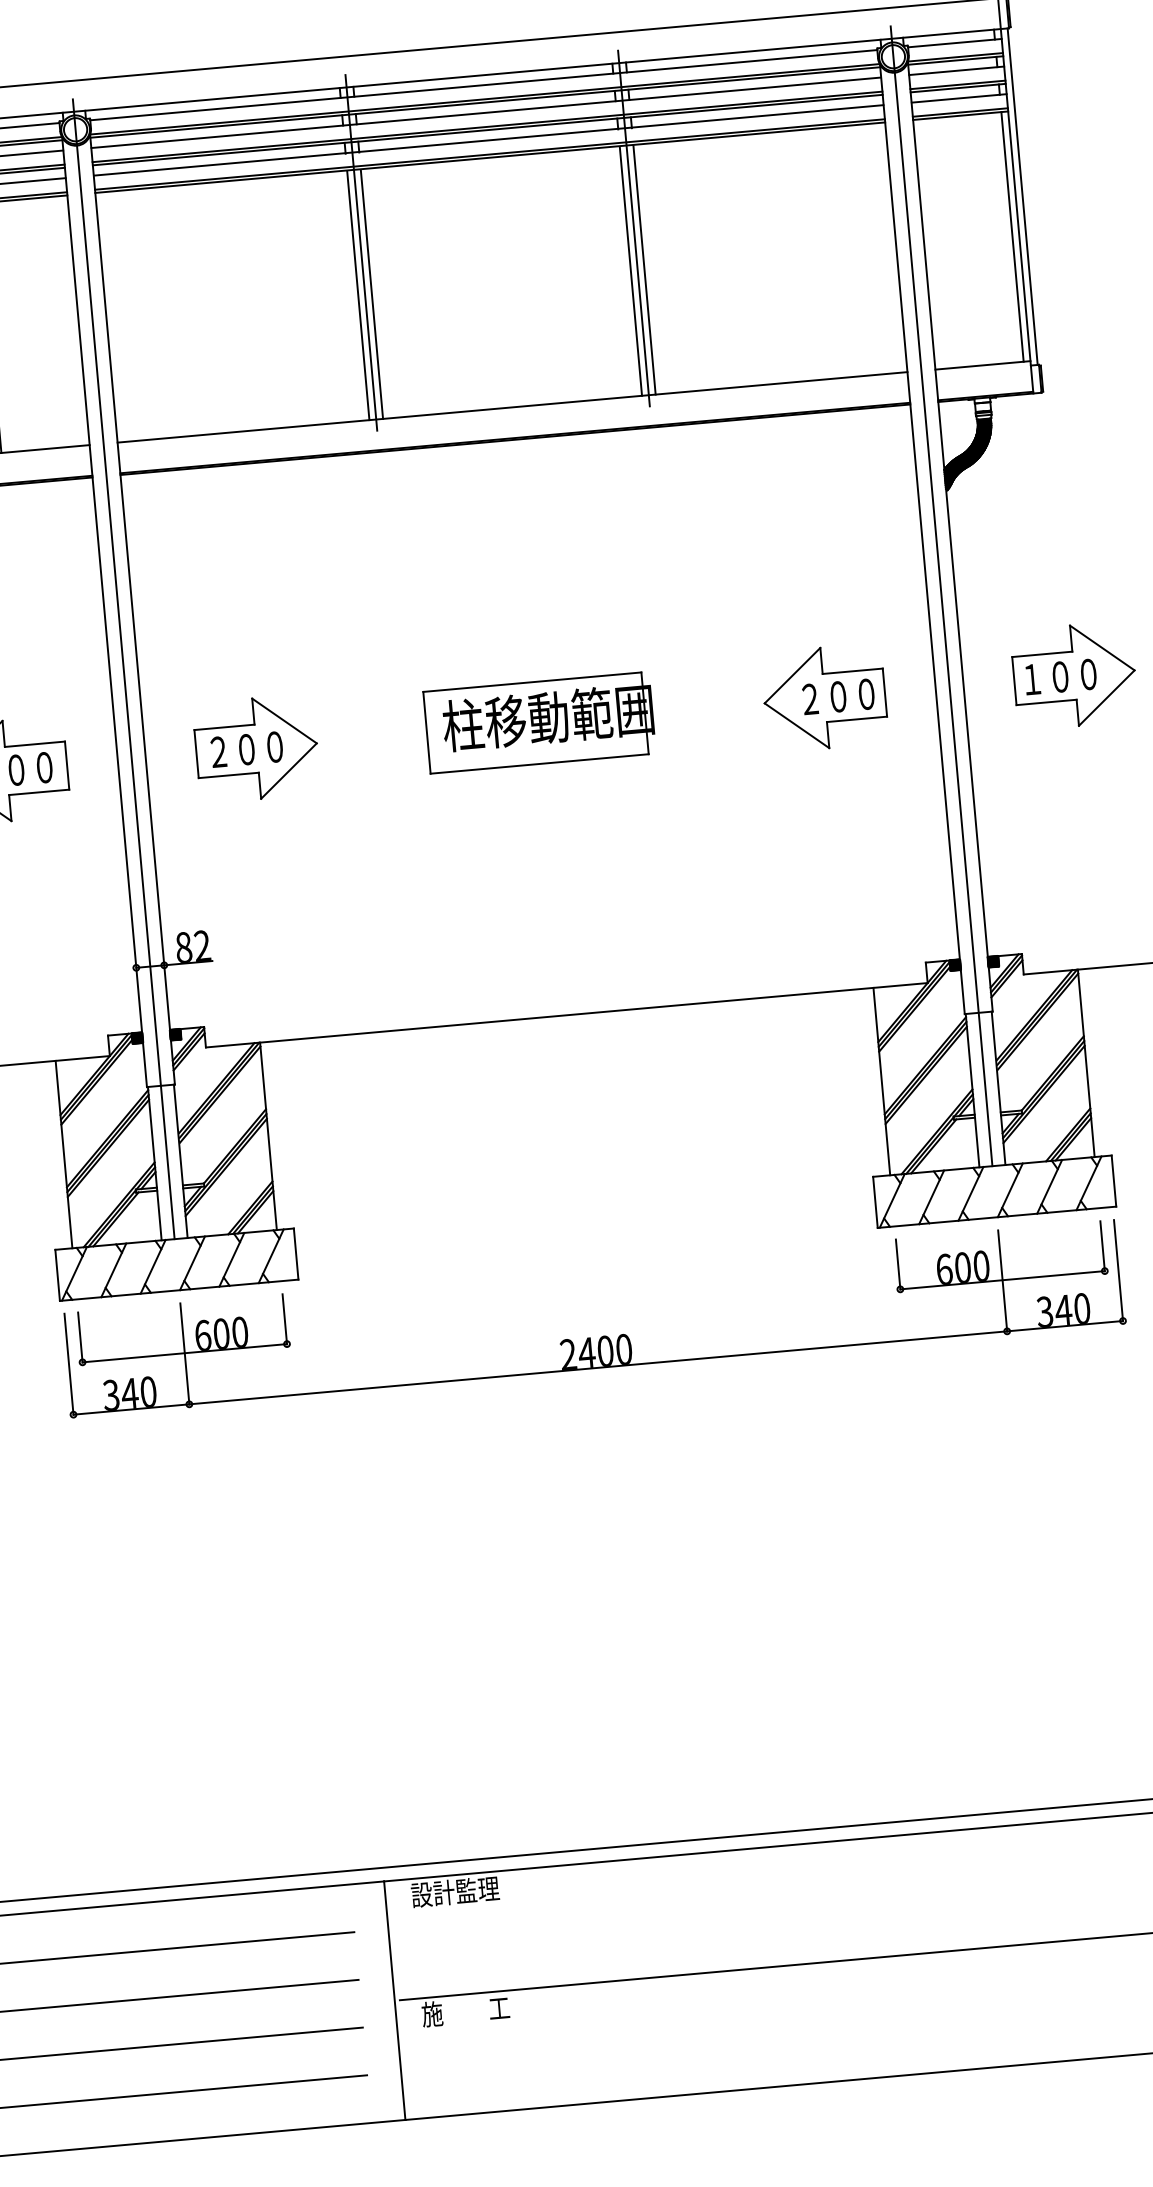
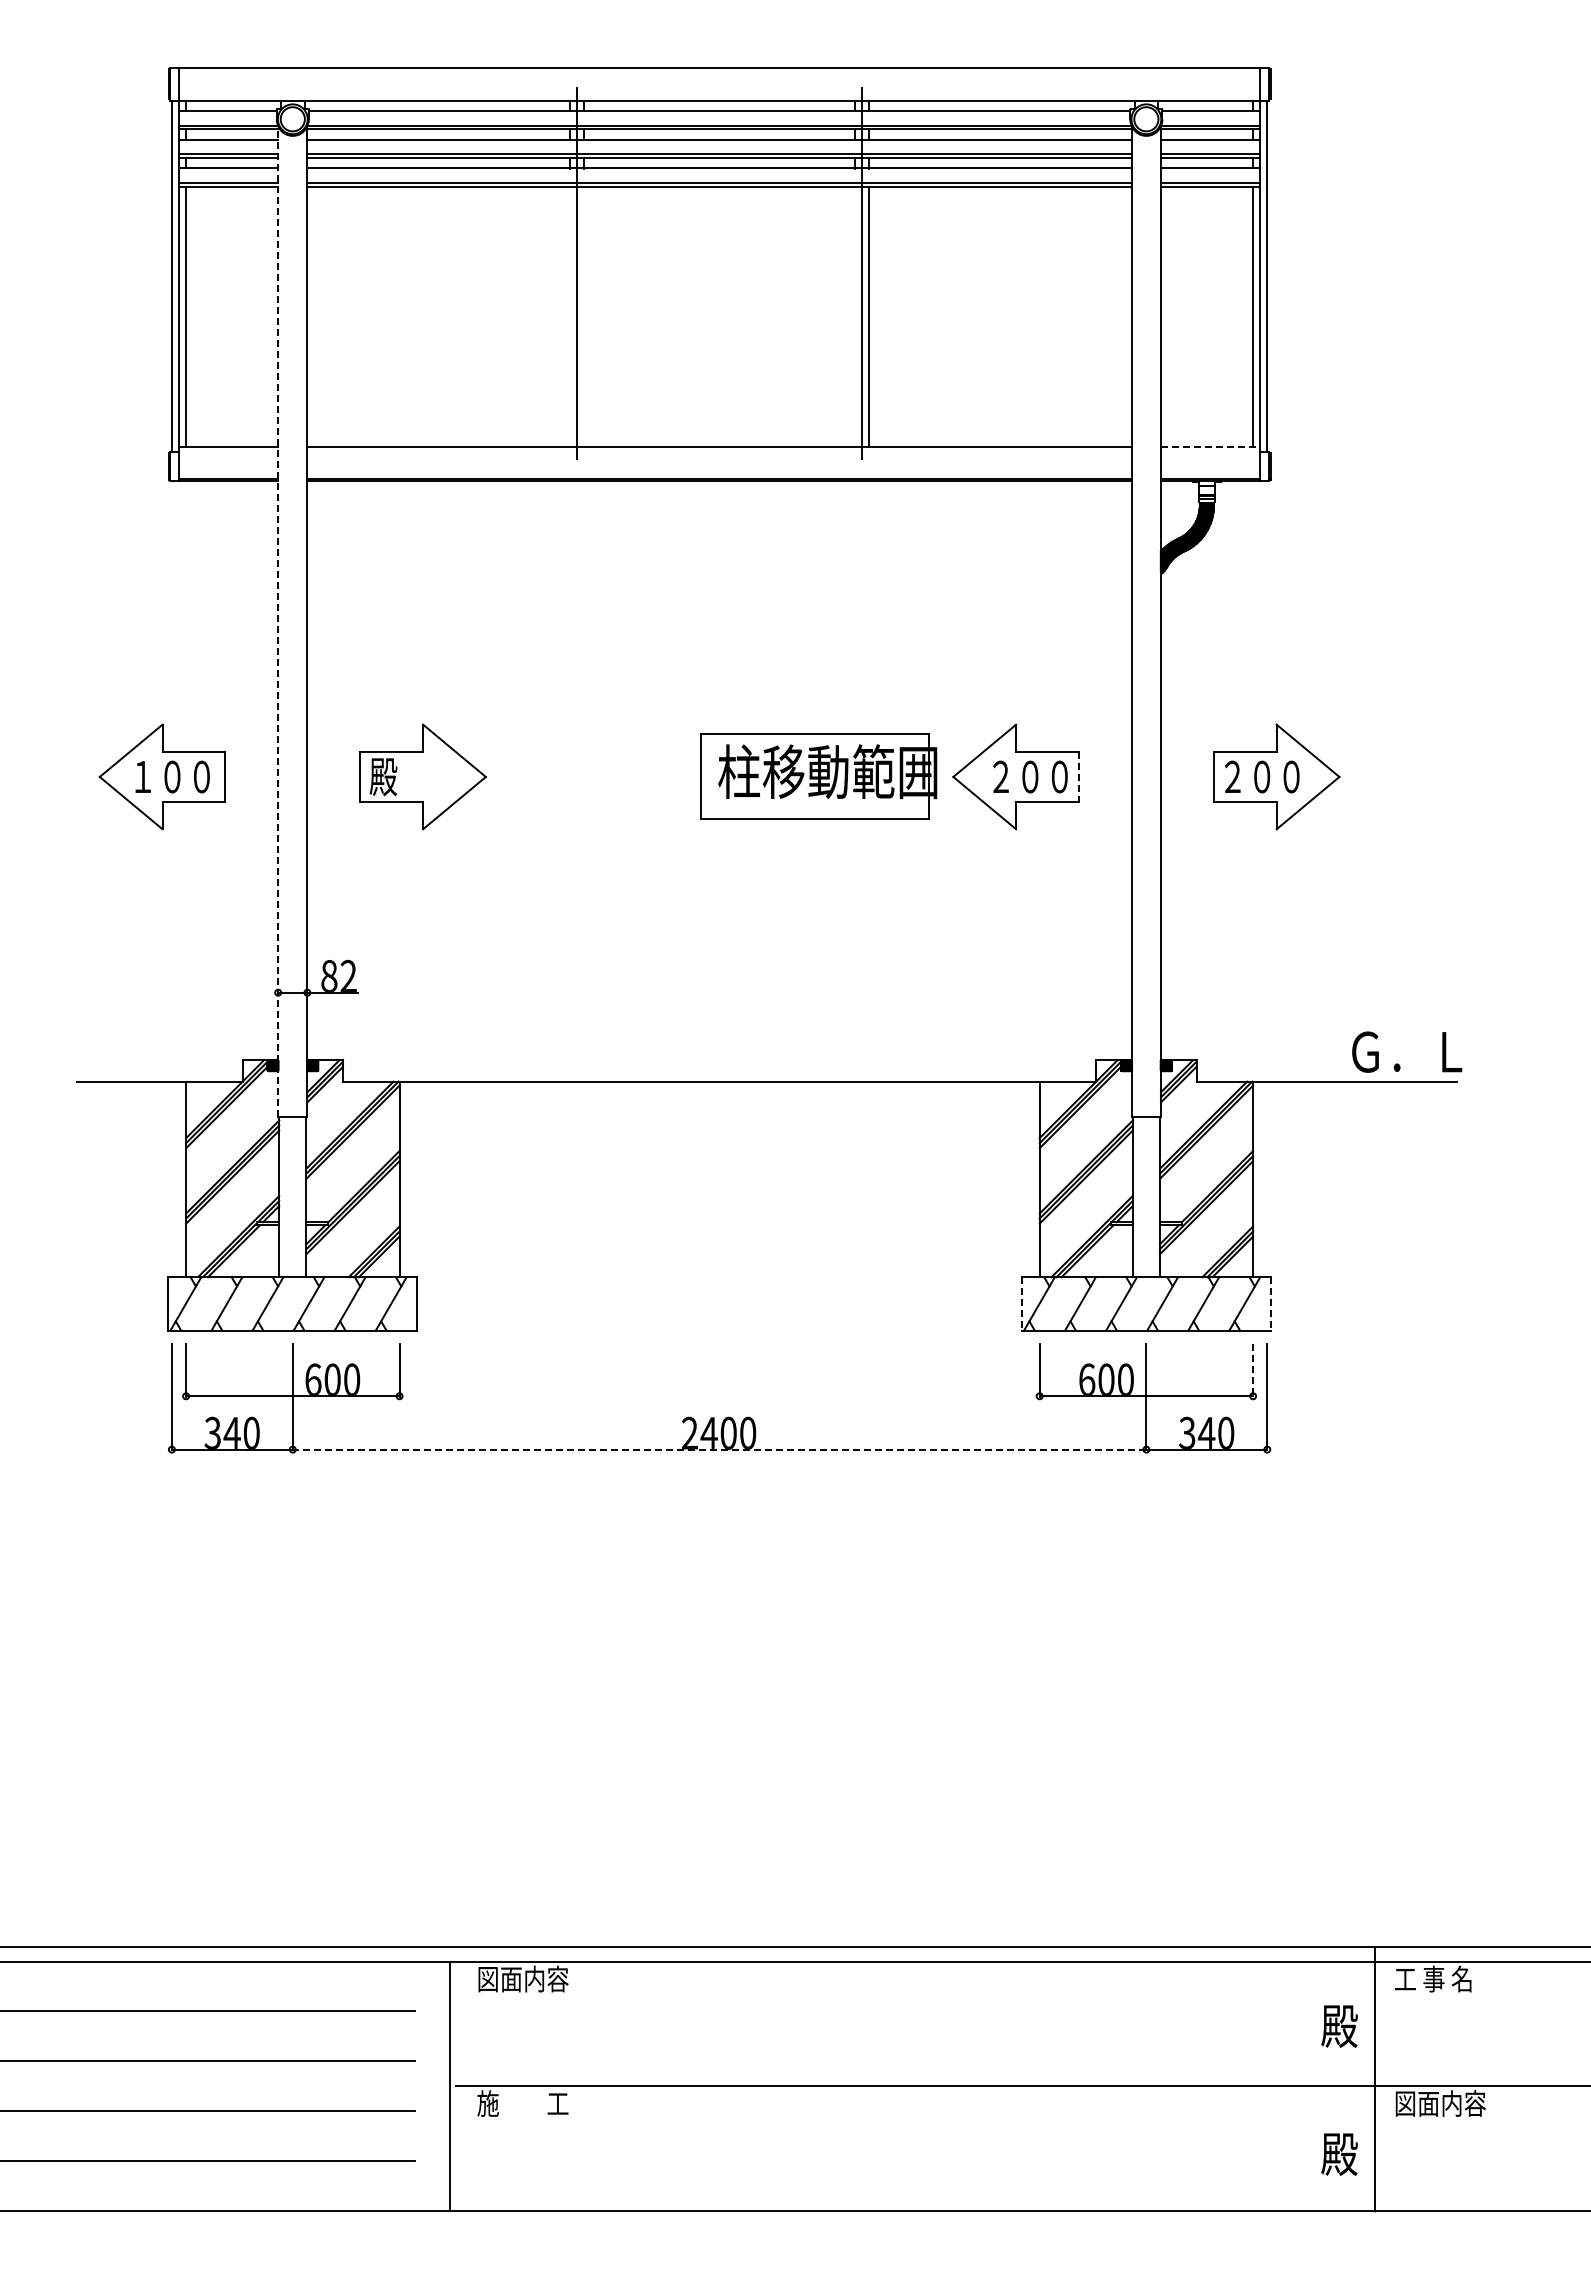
line: (630, 271) -> (854, 317), removed
line: (372, 294) -> (584, 317), removed
line: (358, 295) -> (570, 317), removed
line: (982, 365) -> (1210, 447), solid -> dashed
line: (941, 596) -> (1146, 682), removed
line: (104, 612) -> (278, 621), solid -> dashed
line: (123, 669) -> (292, 682), removed
text: (1032, 679) -> (1232, 776), １００ -> ２００
line: (884, 693) -> (1078, 777), solid -> dashed
part: (539, 723) -> (818, 776), moved
text: (243, 750) -> (409, 777), ２００ -> 殿
line: (1113, 1180) -> (1270, 1303), solid -> dashed
line: (875, 1202) -> (1021, 1303), solid -> dashed
line: (1103, 1246) -> (1253, 1370), solid -> dashed
line: (598, 1367) -> (719, 1449), solid -> dashed
text: (454, 1891) -> (522, 1978), 設計監理 -> 図面内容

